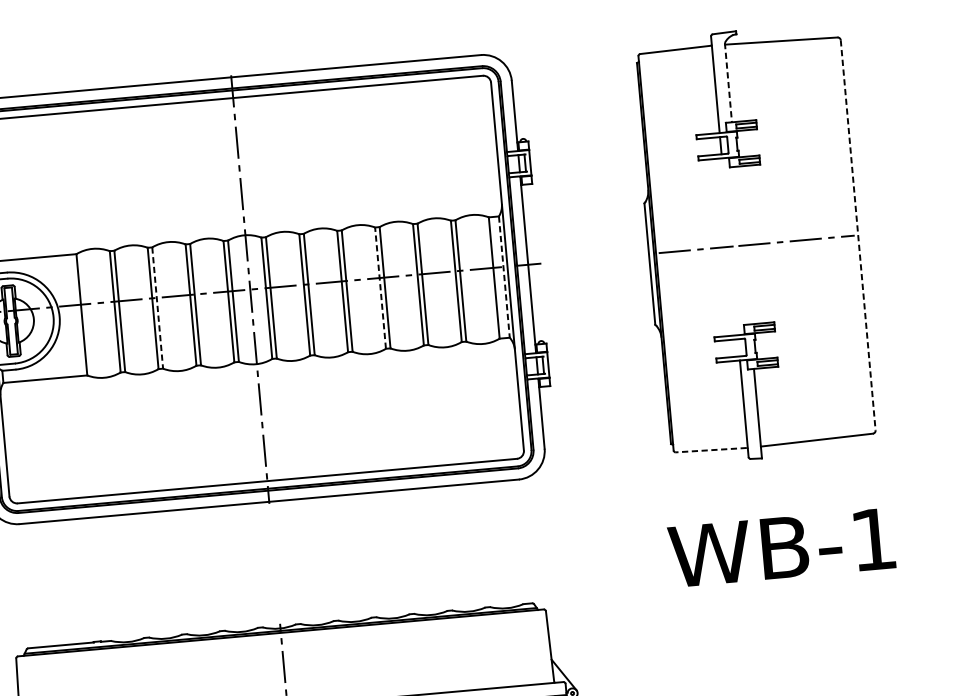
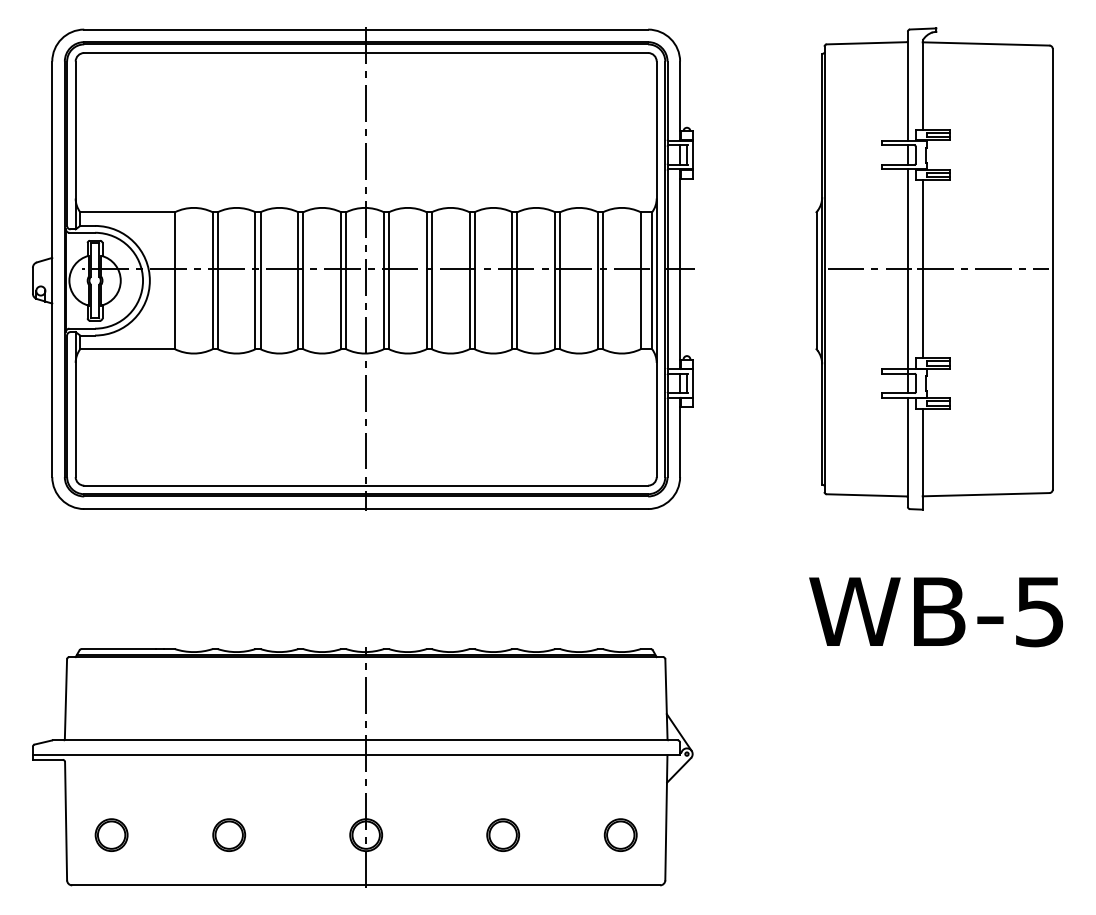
line: (728, 82) -> (922, 85), dashed -> solid
line: (857, 235) -> (1052, 269), dashed -> solid
line: (742, 245) -> (922, 269), added
line: (730, 257) -> (907, 281), added
line: (504, 277) -> (652, 281), dashed -> solid
line: (380, 287) -> (512, 280), dashed -> solid
line: (157, 308) -> (260, 281), dashed -> solid
line: (711, 450) -> (866, 495), dashed -> solid
text: (873, 540) -> (1039, 612), WB-1 -> WB-5

